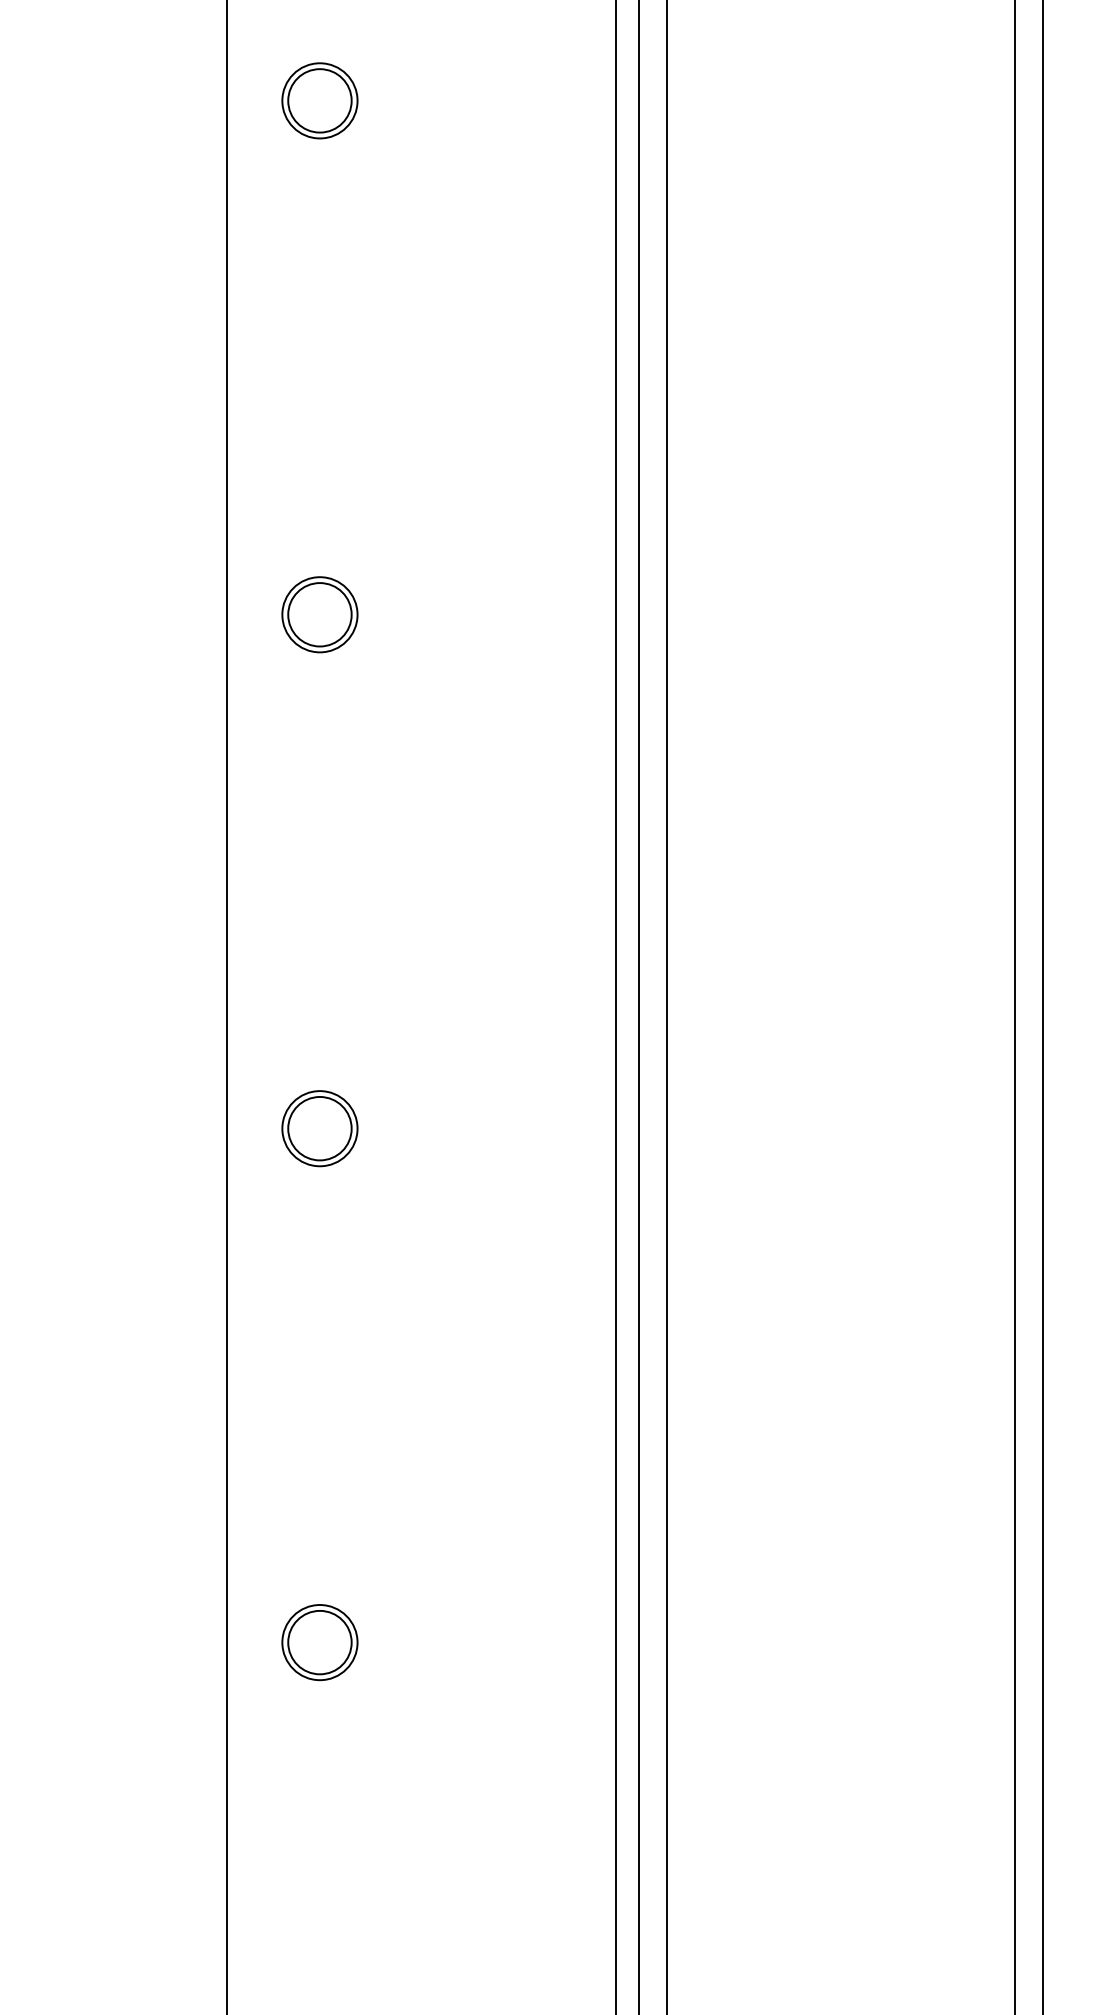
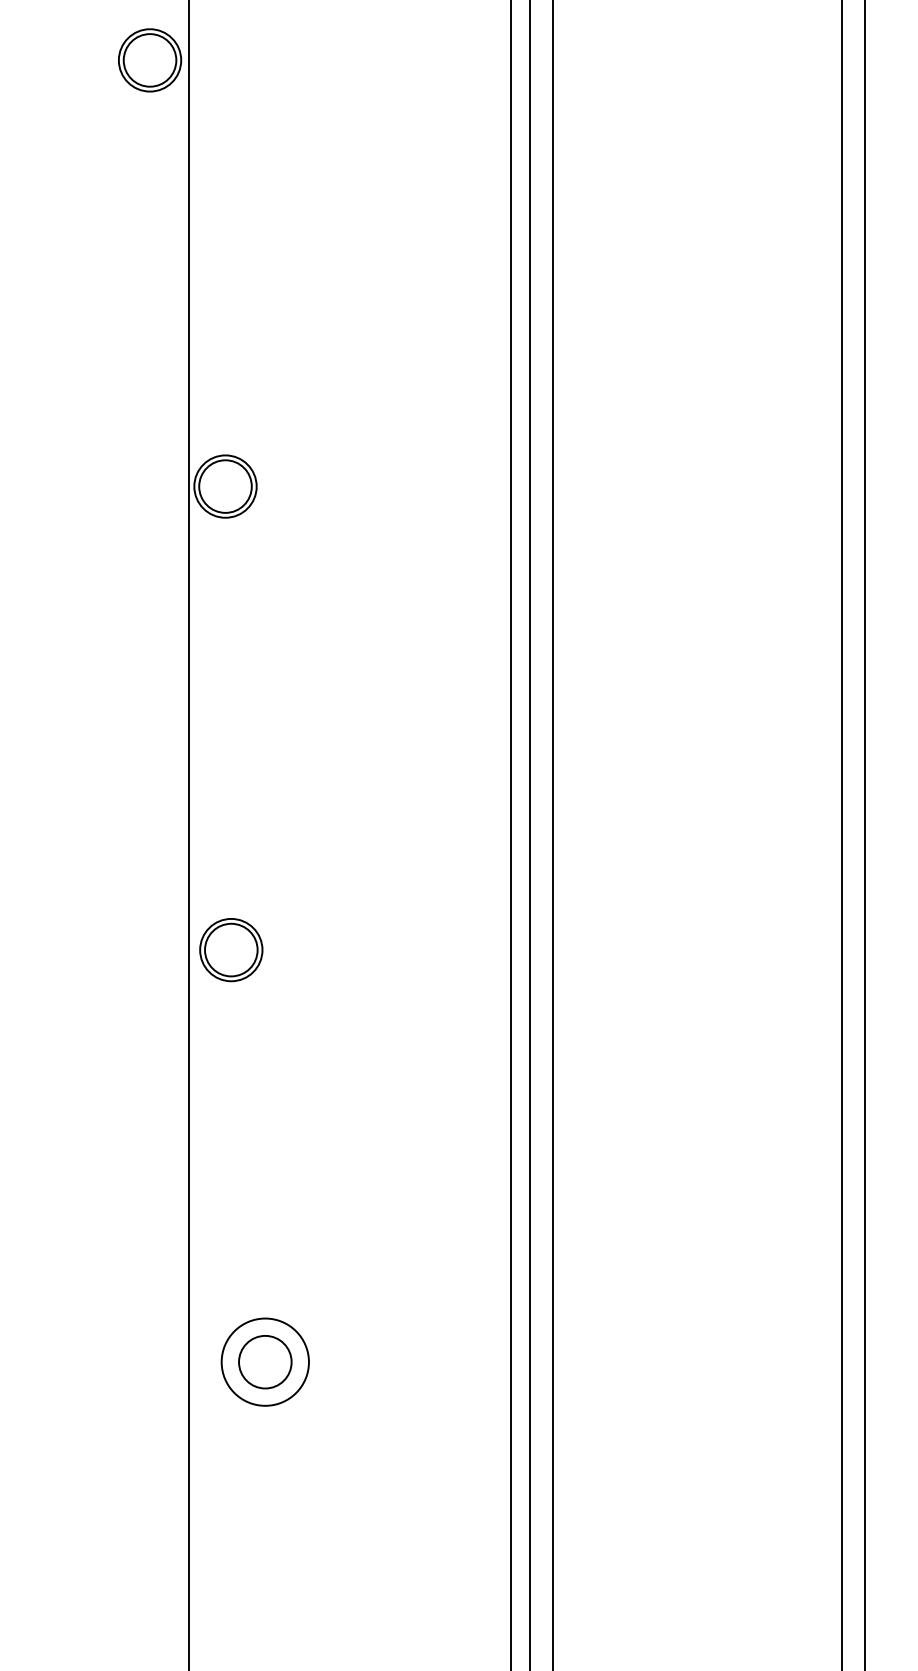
part: (319, 100) -> (149, 60), moved
part: (319, 614) -> (225, 486), moved
part: (319, 1128) -> (230, 949), moved
circle: (319, 1642) -> (264, 1362), size x1.4

